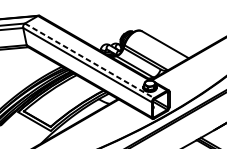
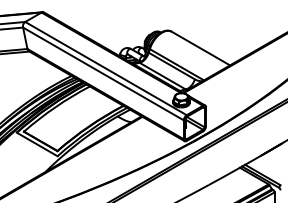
line: (89, 60) -> (106, 68), dashed -> solid

